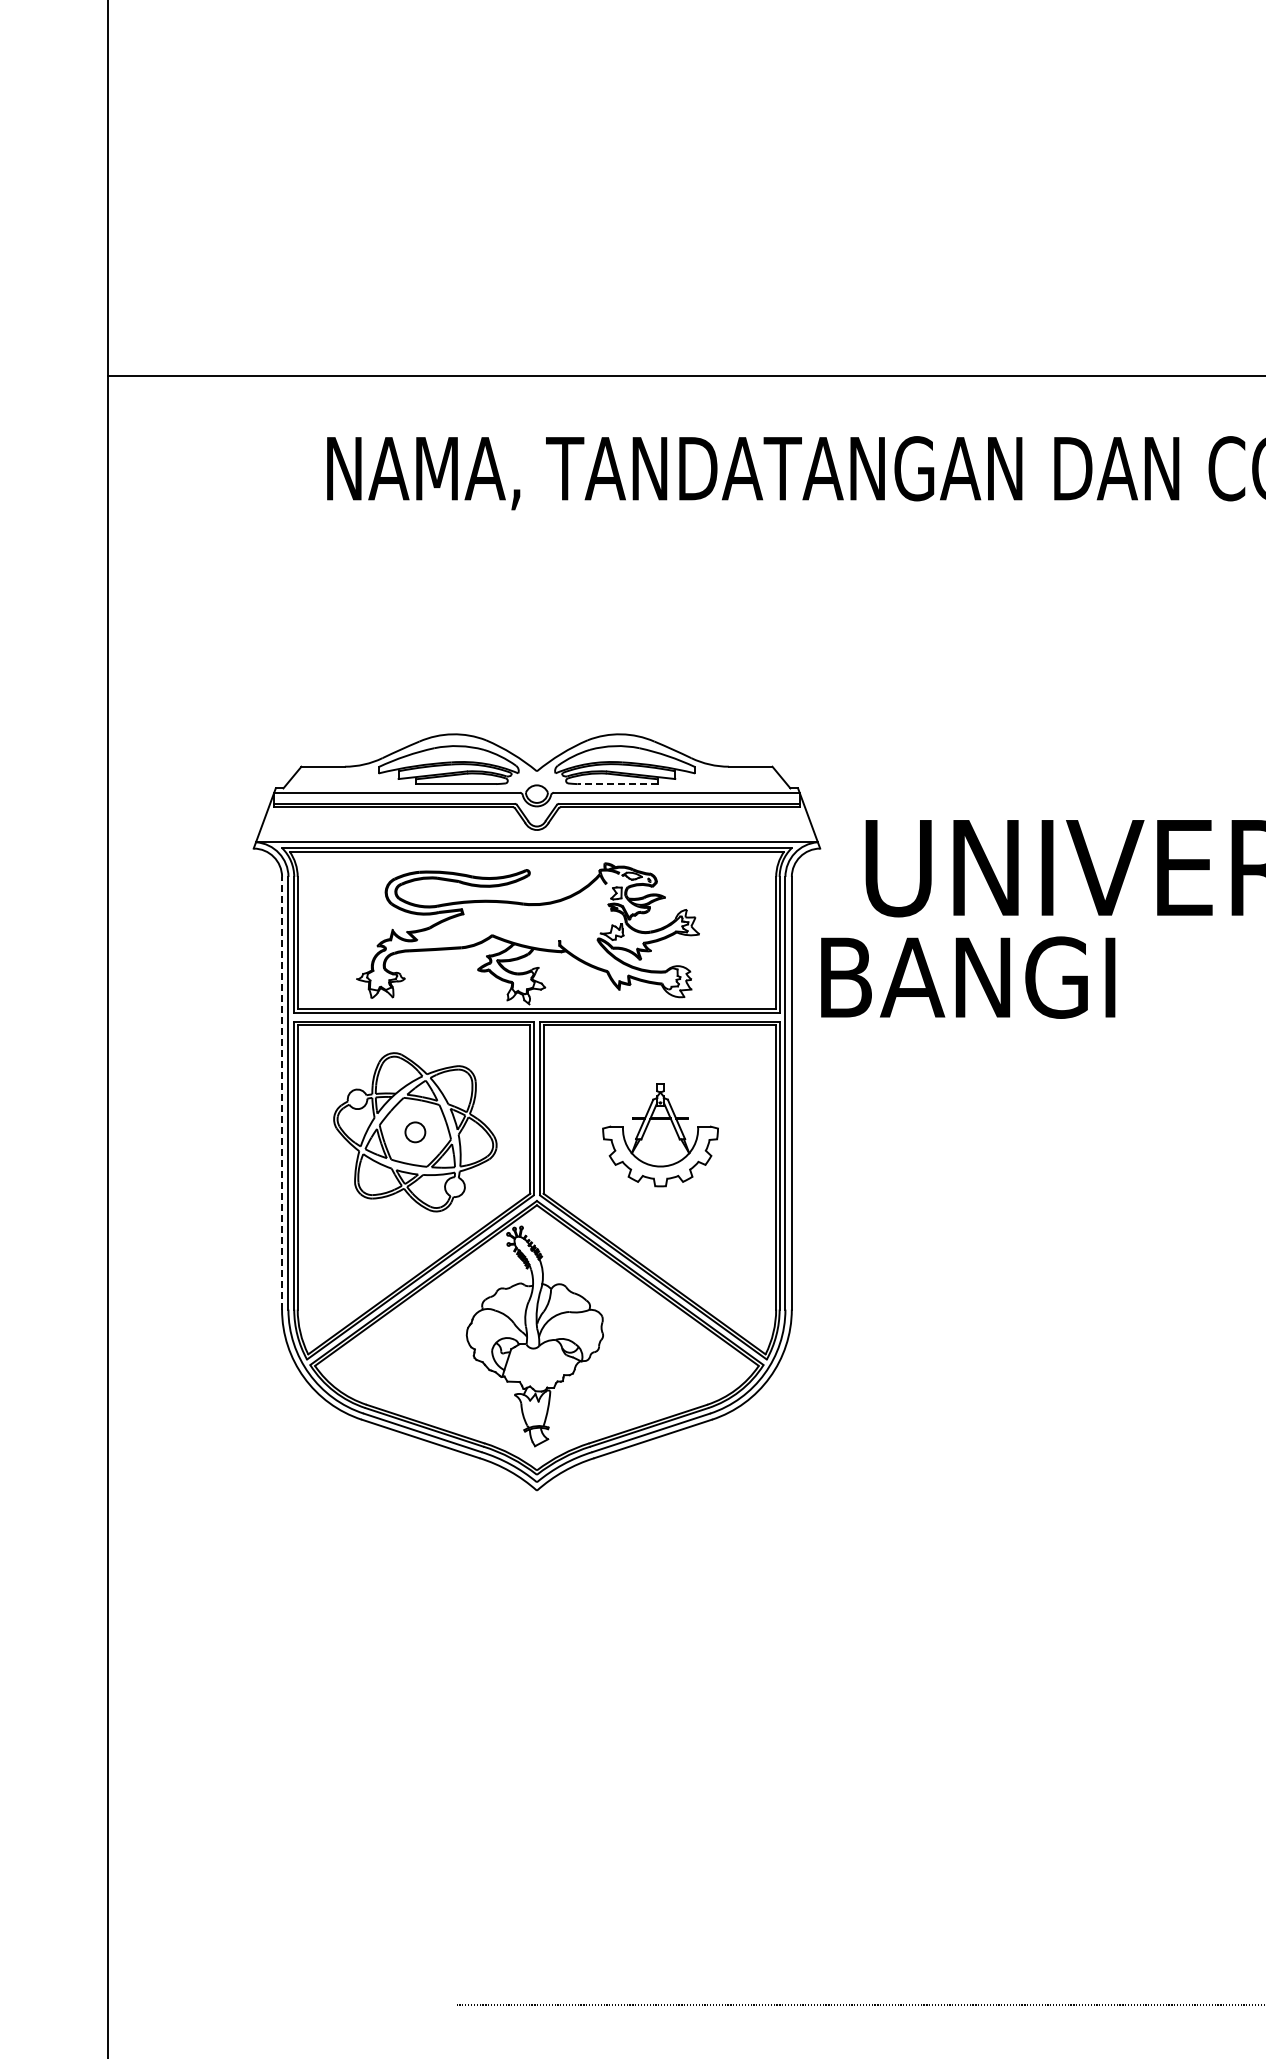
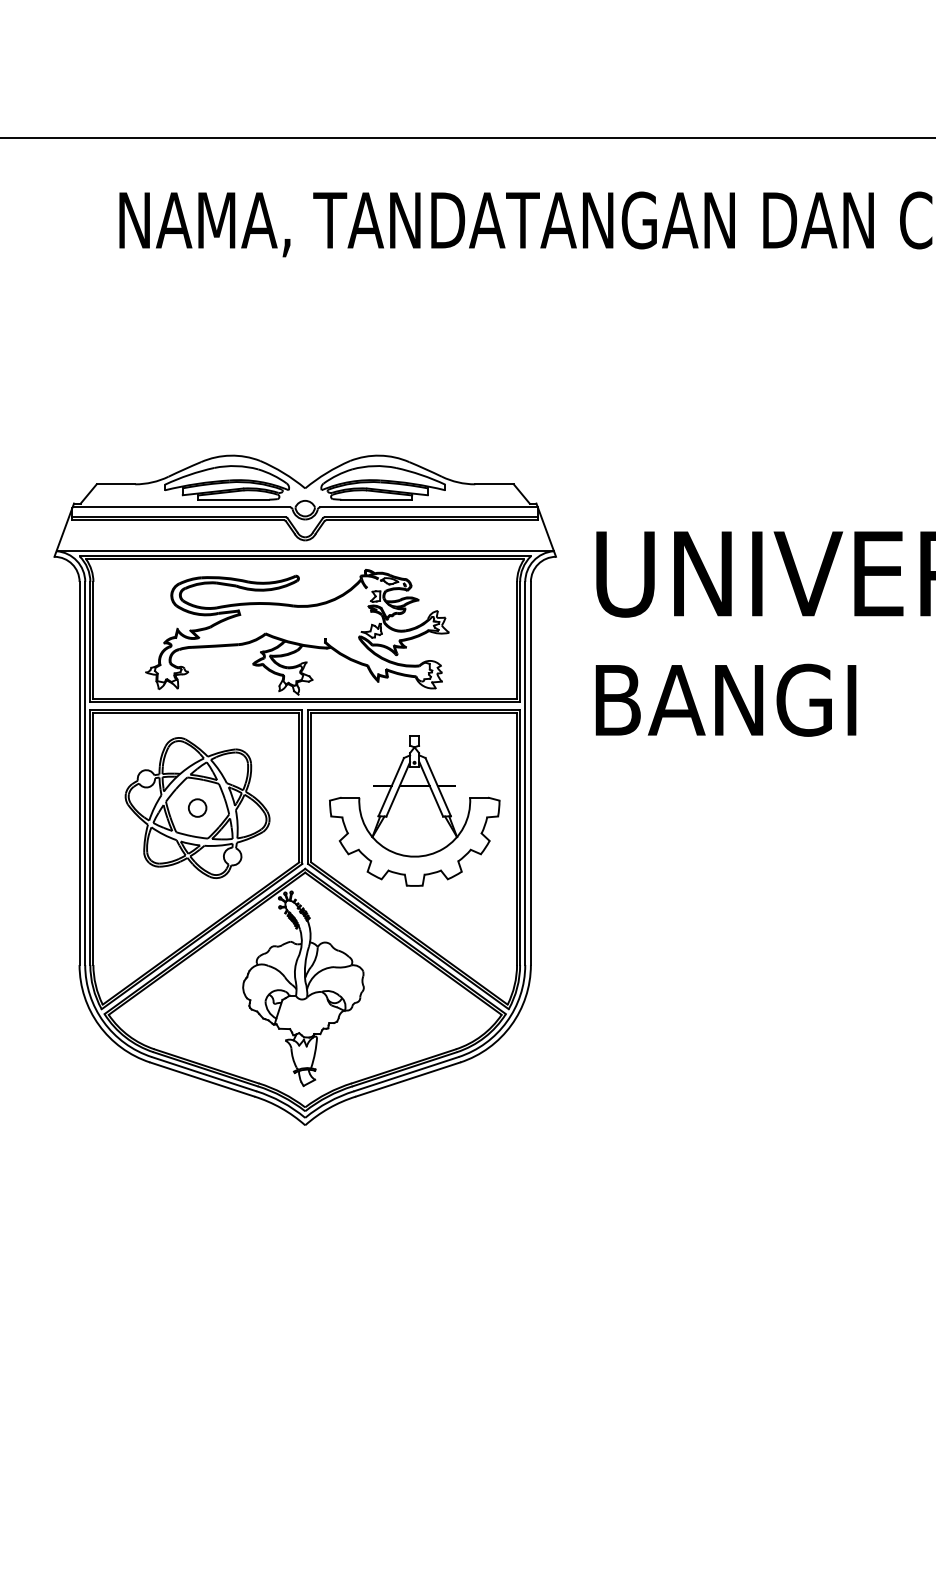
line: (617, 784) -> (376, 500), dashed -> solid
text: (968, 977) -> (726, 700), moved
line: (282, 1092) -> (79, 772), dashed -> solid
part: (660, 1135) -> (414, 810), size x1.67

